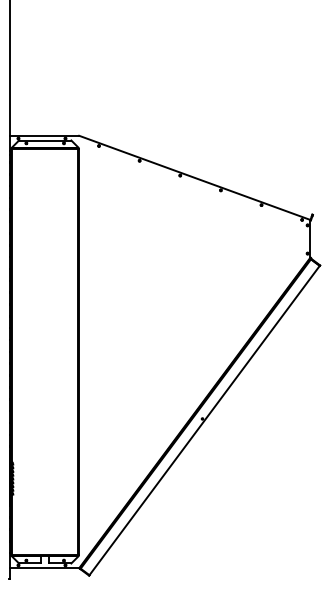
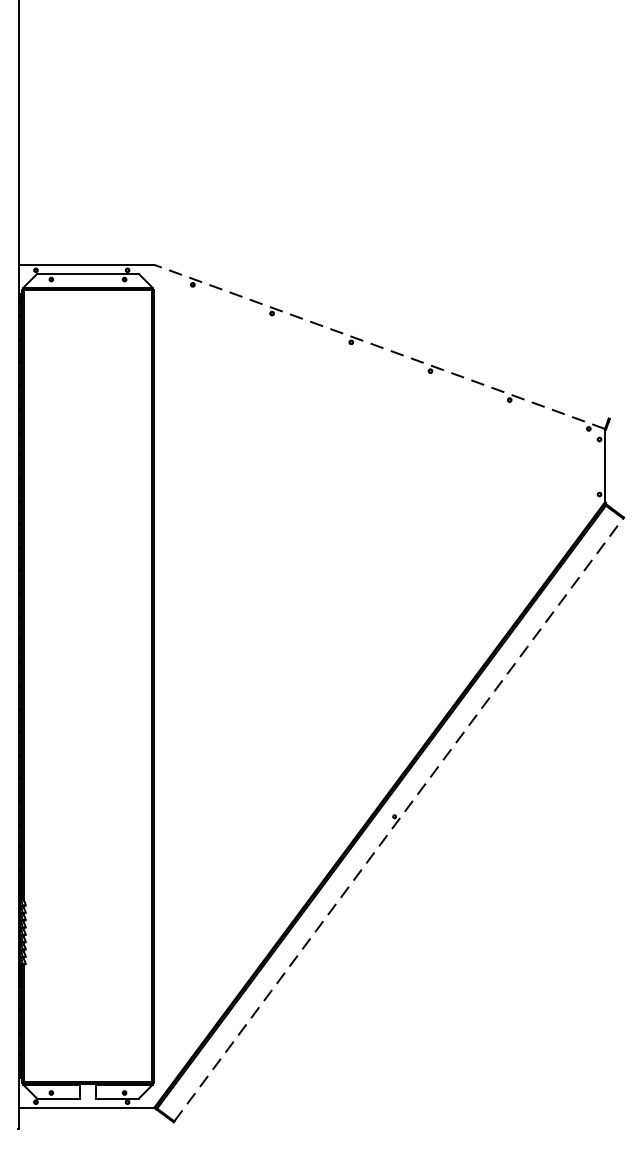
line: (194, 177) -> (379, 346), solid -> dashed
line: (204, 420) -> (398, 819), solid -> dashed

